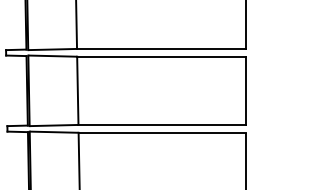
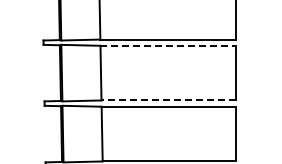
line: (162, 56) -> (168, 45), solid -> dashed
line: (162, 124) -> (168, 100), solid -> dashed

